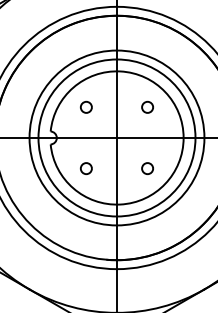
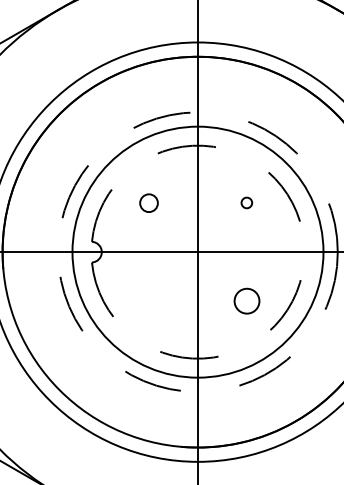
circle: (147, 106) -> (246, 201), size x0.6
circle: (116, 137) -> (197, 251), solid -> dashed
arc: (183, 138) -> (304, 252), solid -> dashed
circle: (86, 168) -> (149, 300), removed
circle: (147, 168) -> (246, 300), size x1.4

